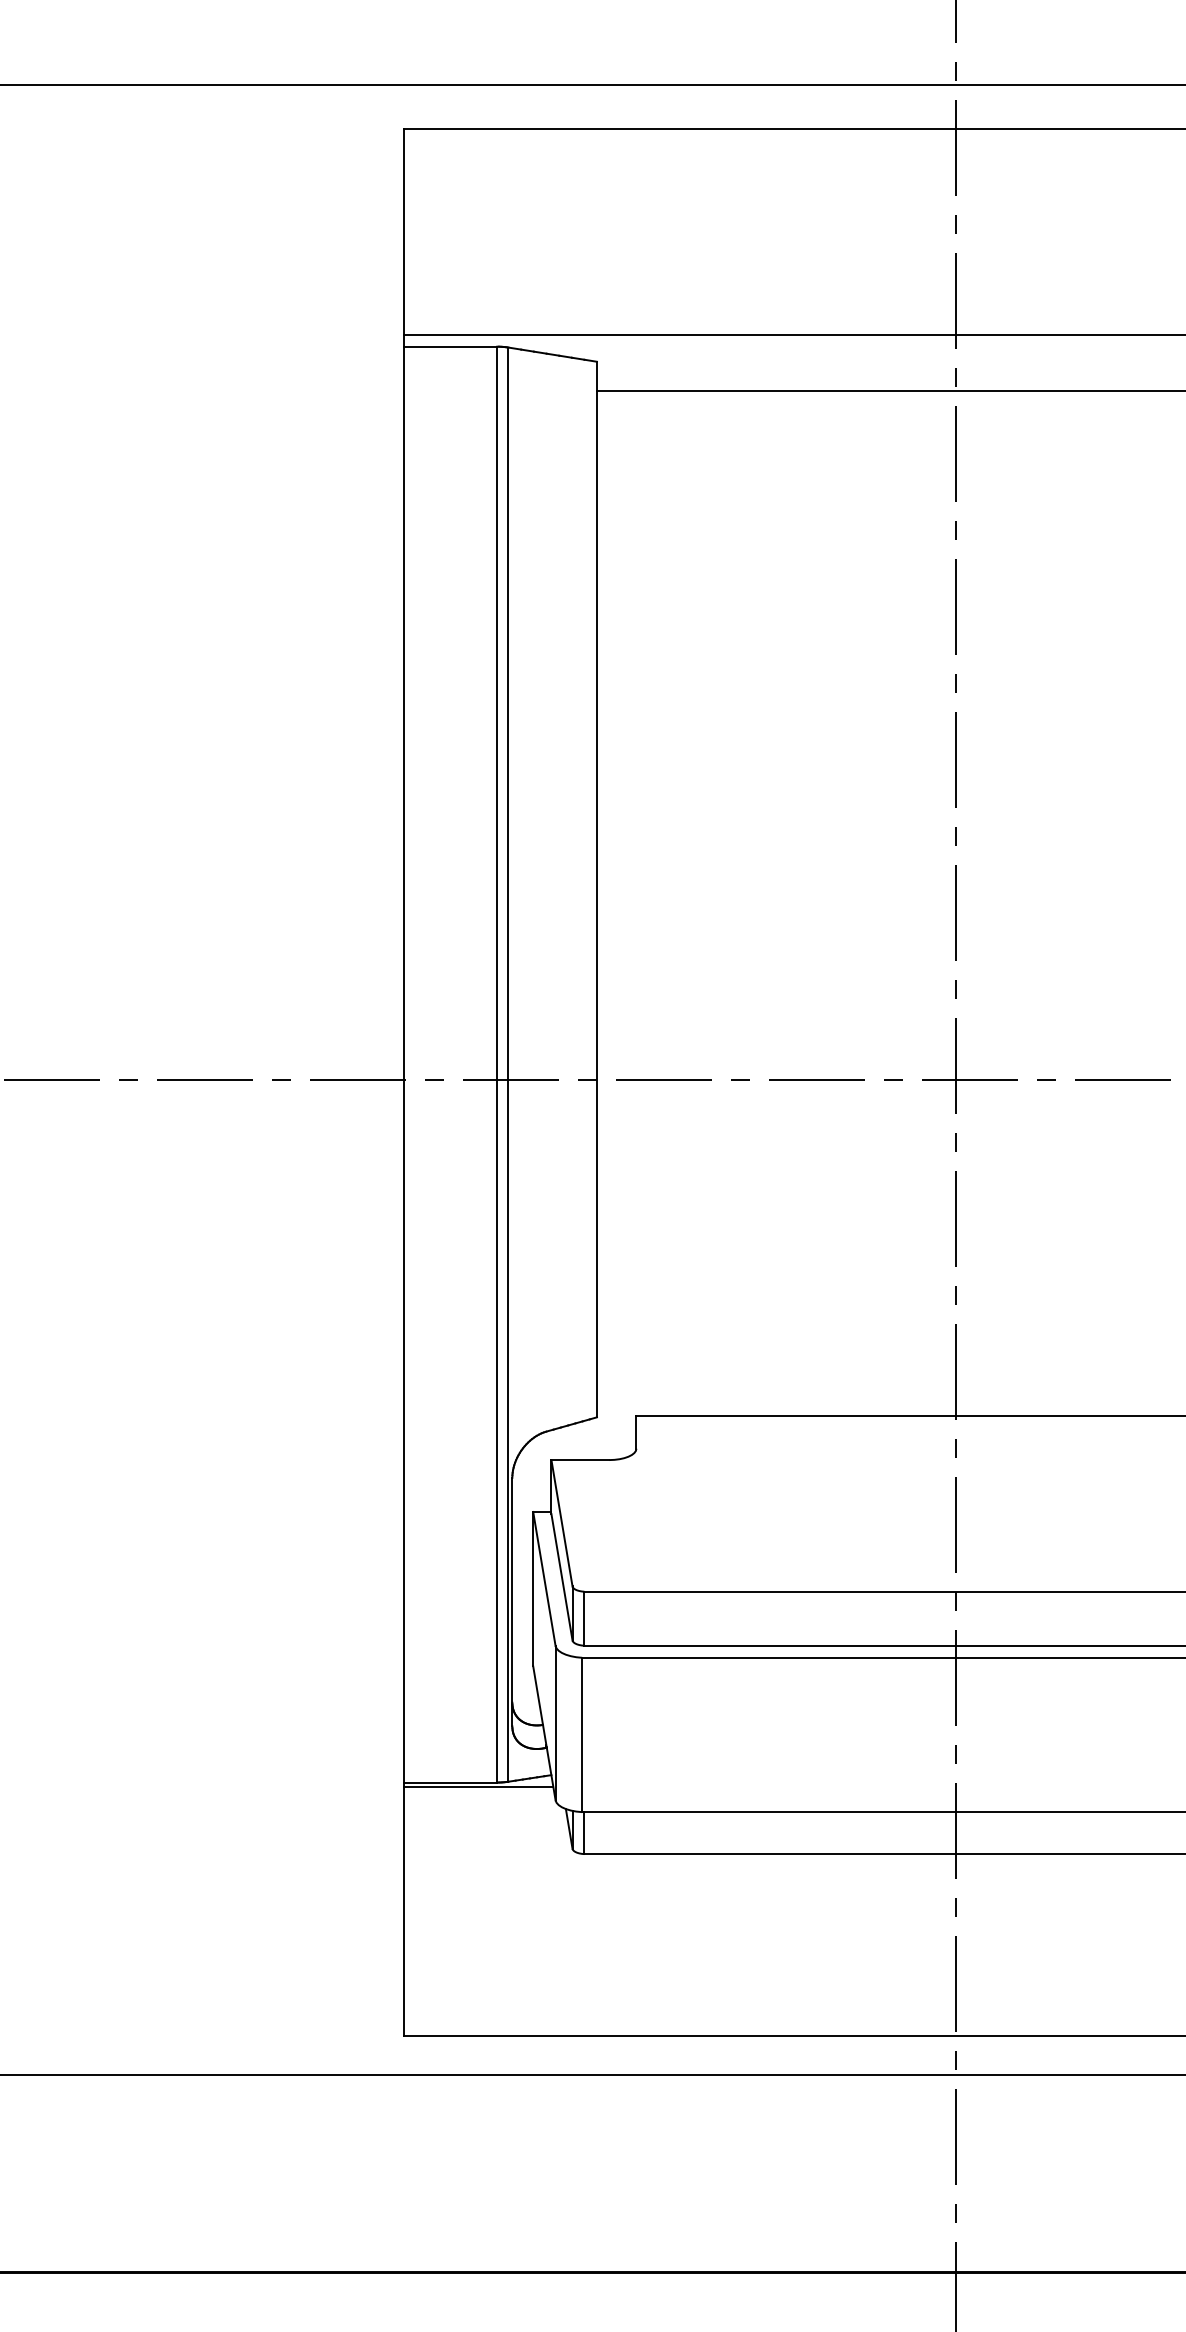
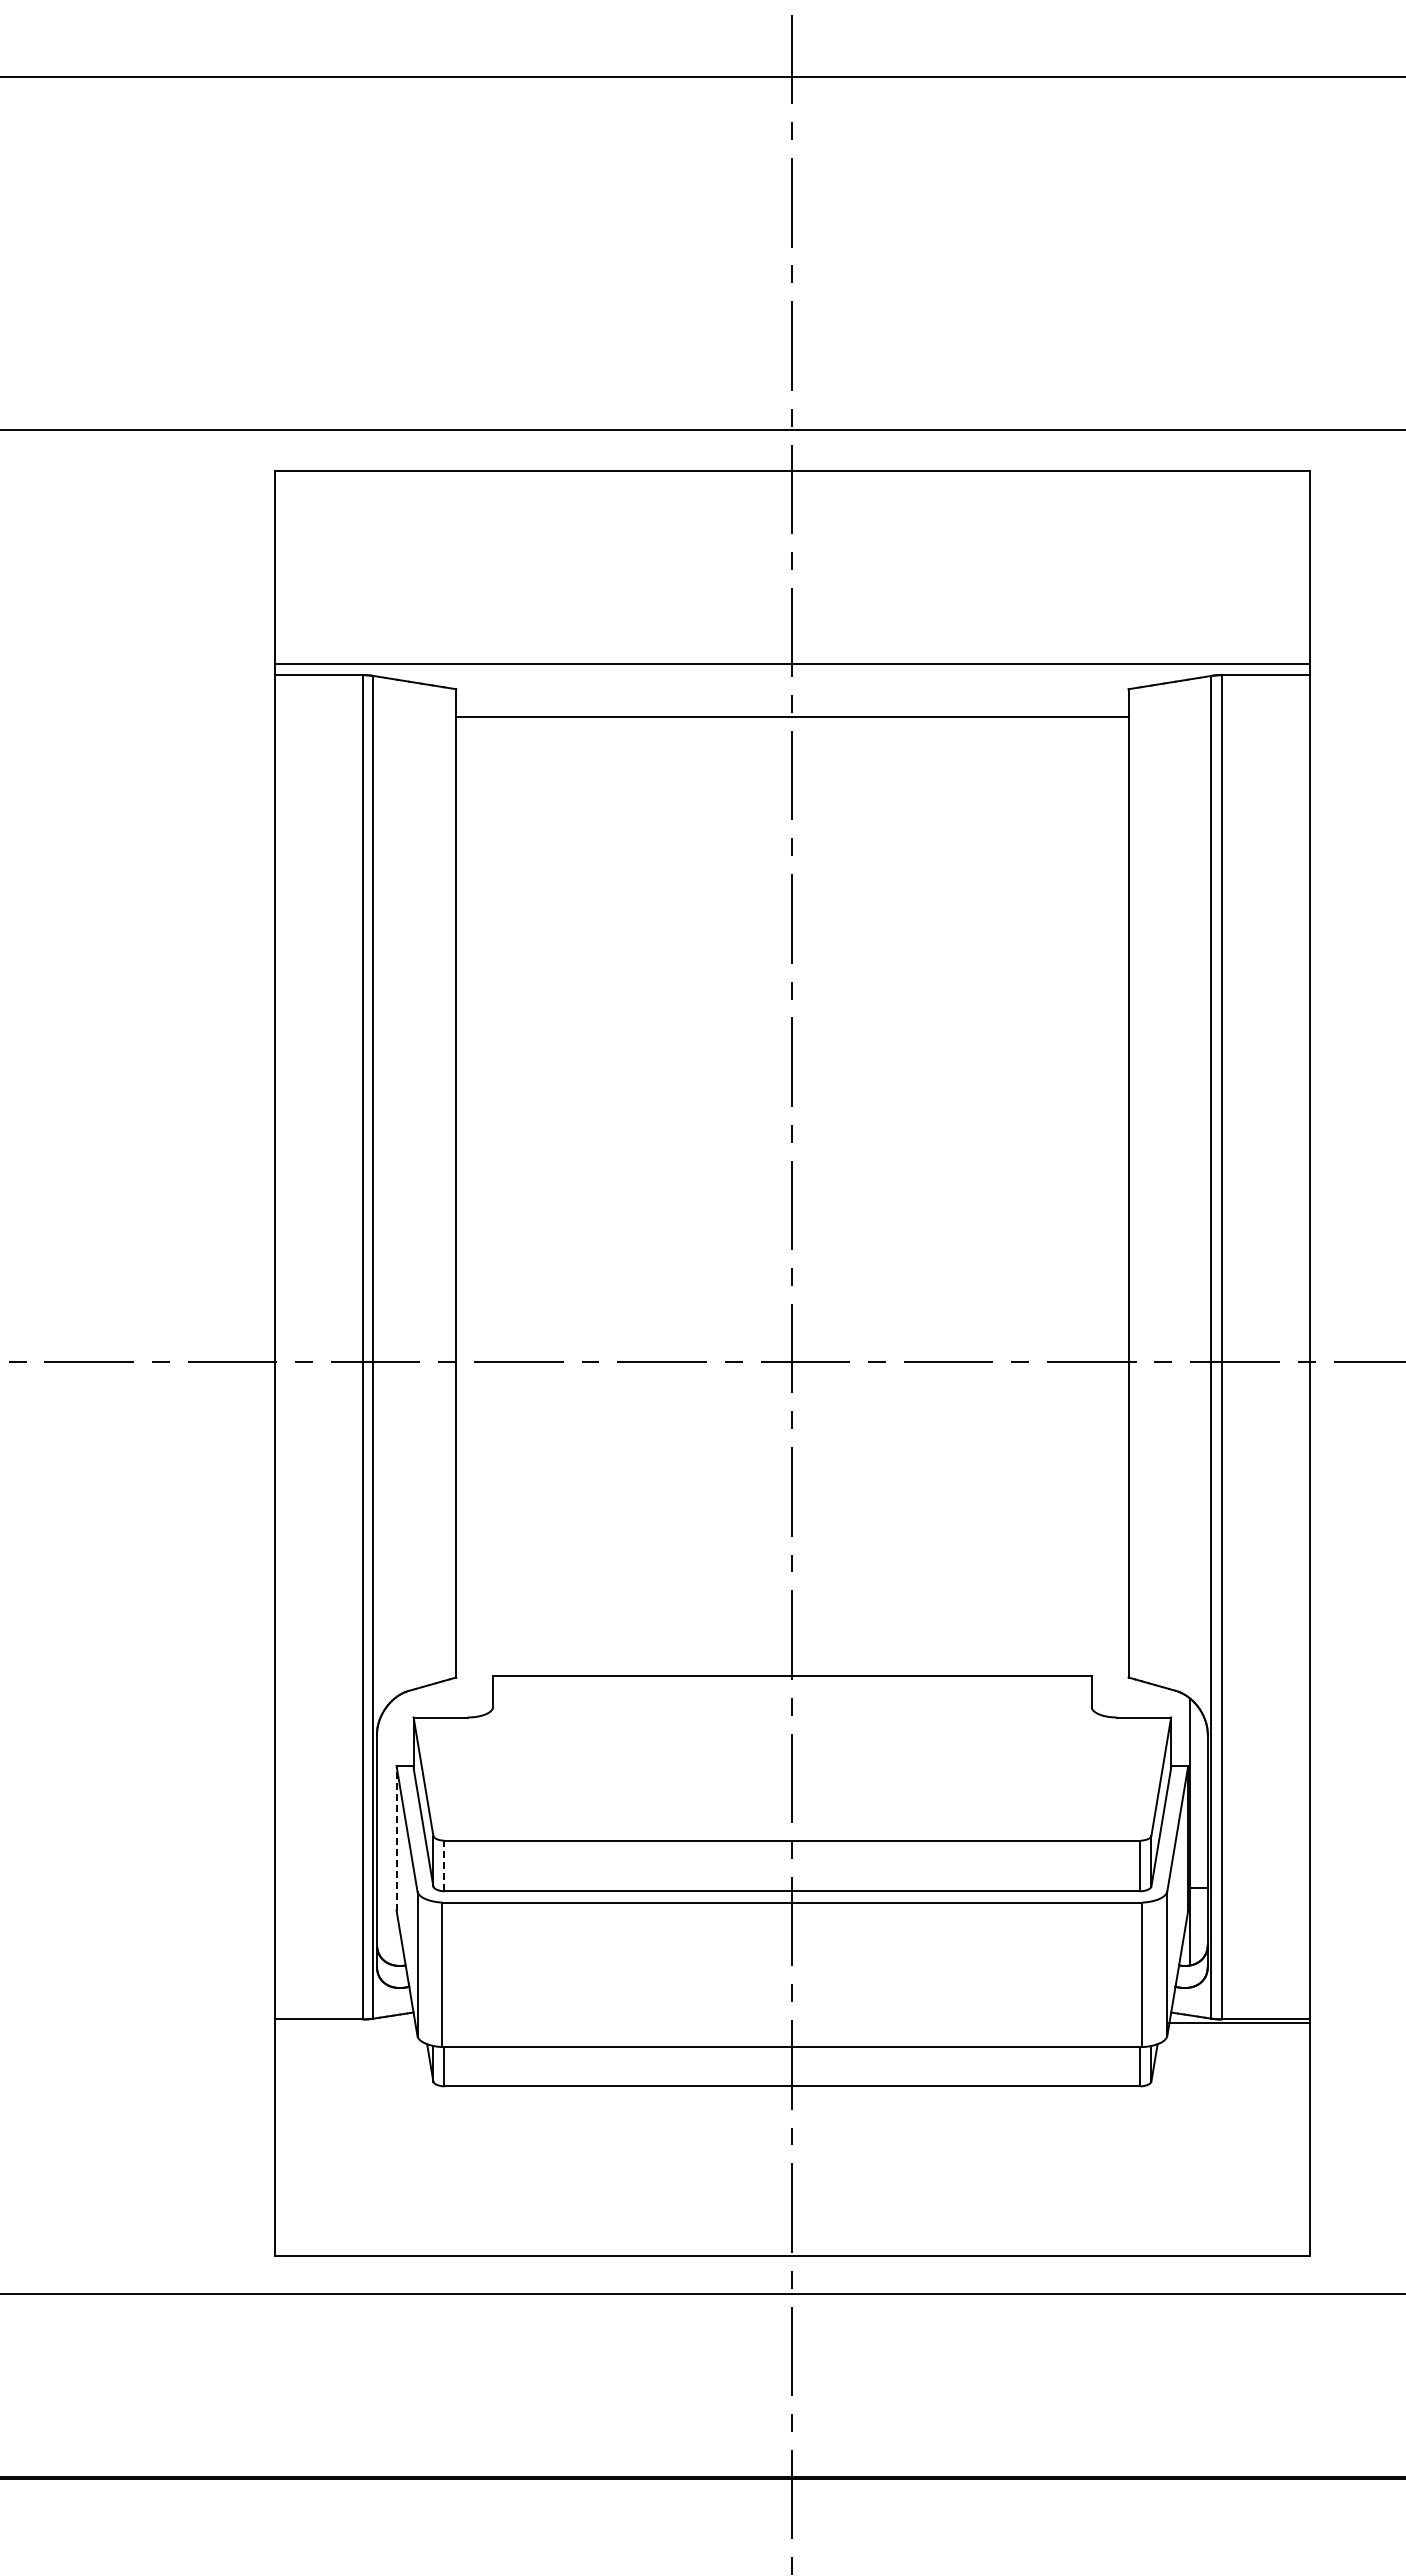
line: (533, 1588) -> (396, 1837), solid -> dashed
line: (584, 1618) -> (444, 1865), solid -> dashed
line: (478, 1786) -> (345, 2023), removed

